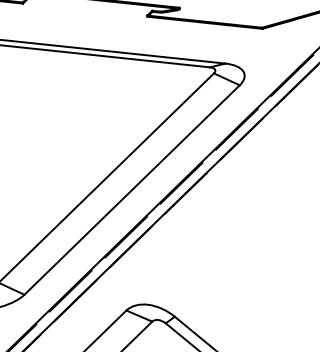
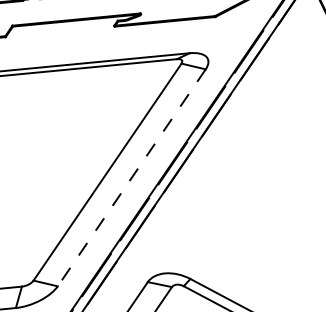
line: (131, 190) -> (131, 178), solid -> dashed

